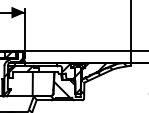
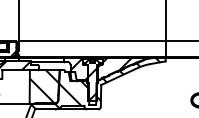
hatch: (42, 84) -> (43, 87), added

